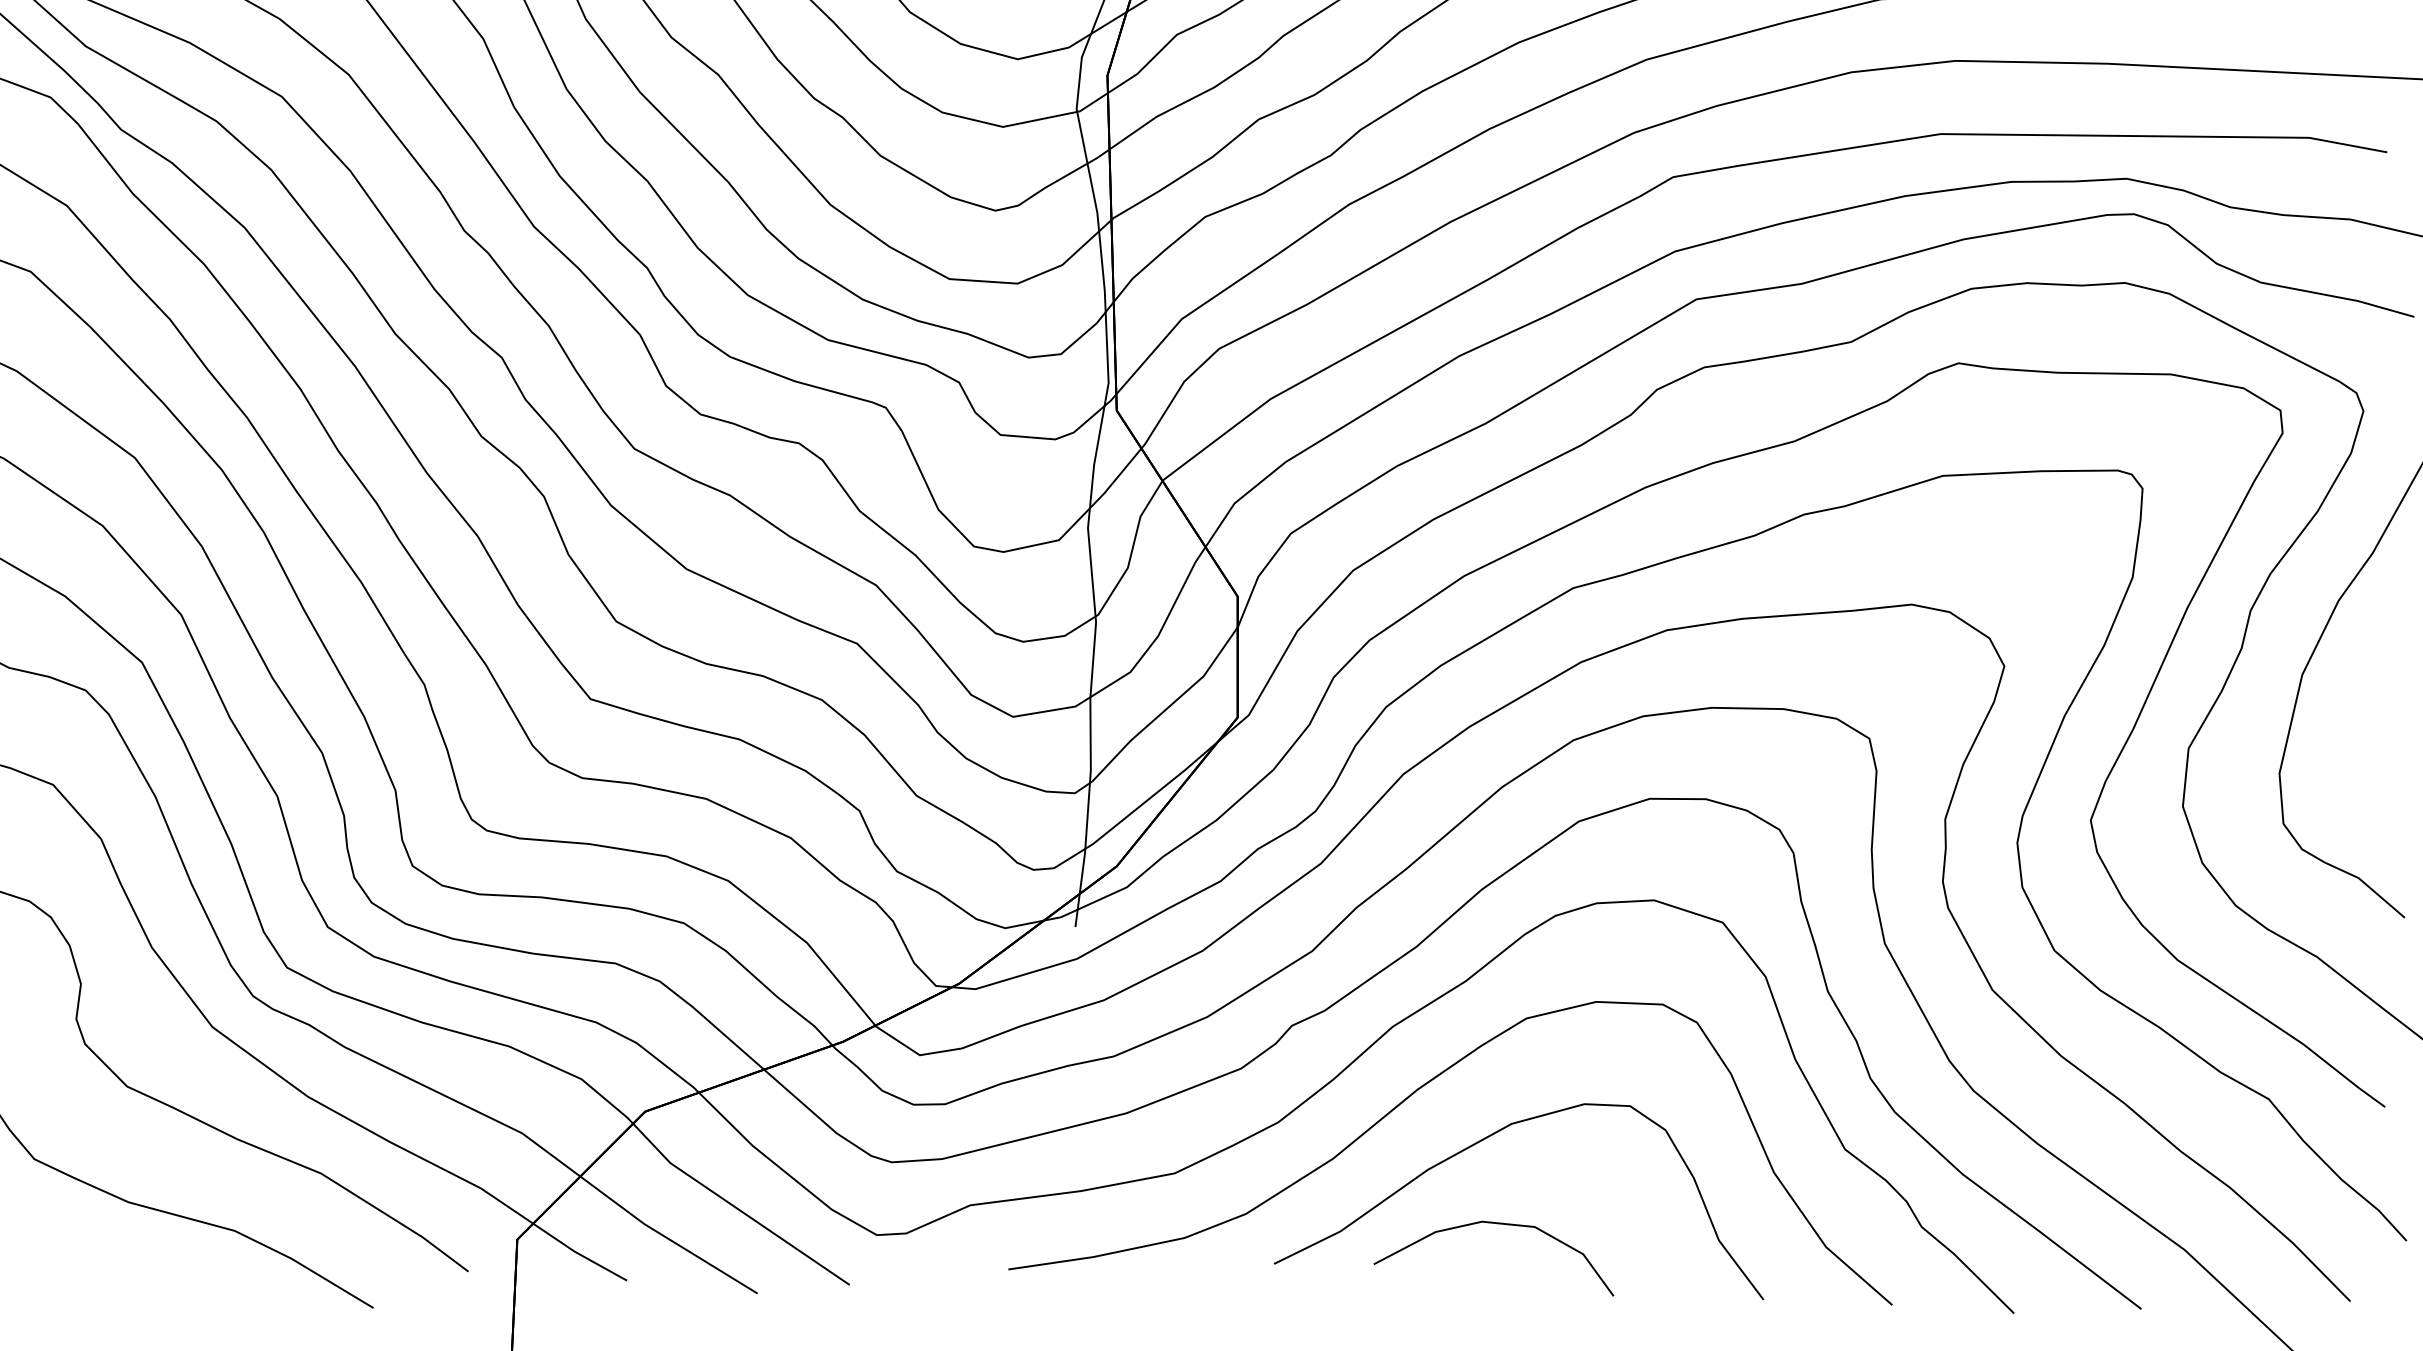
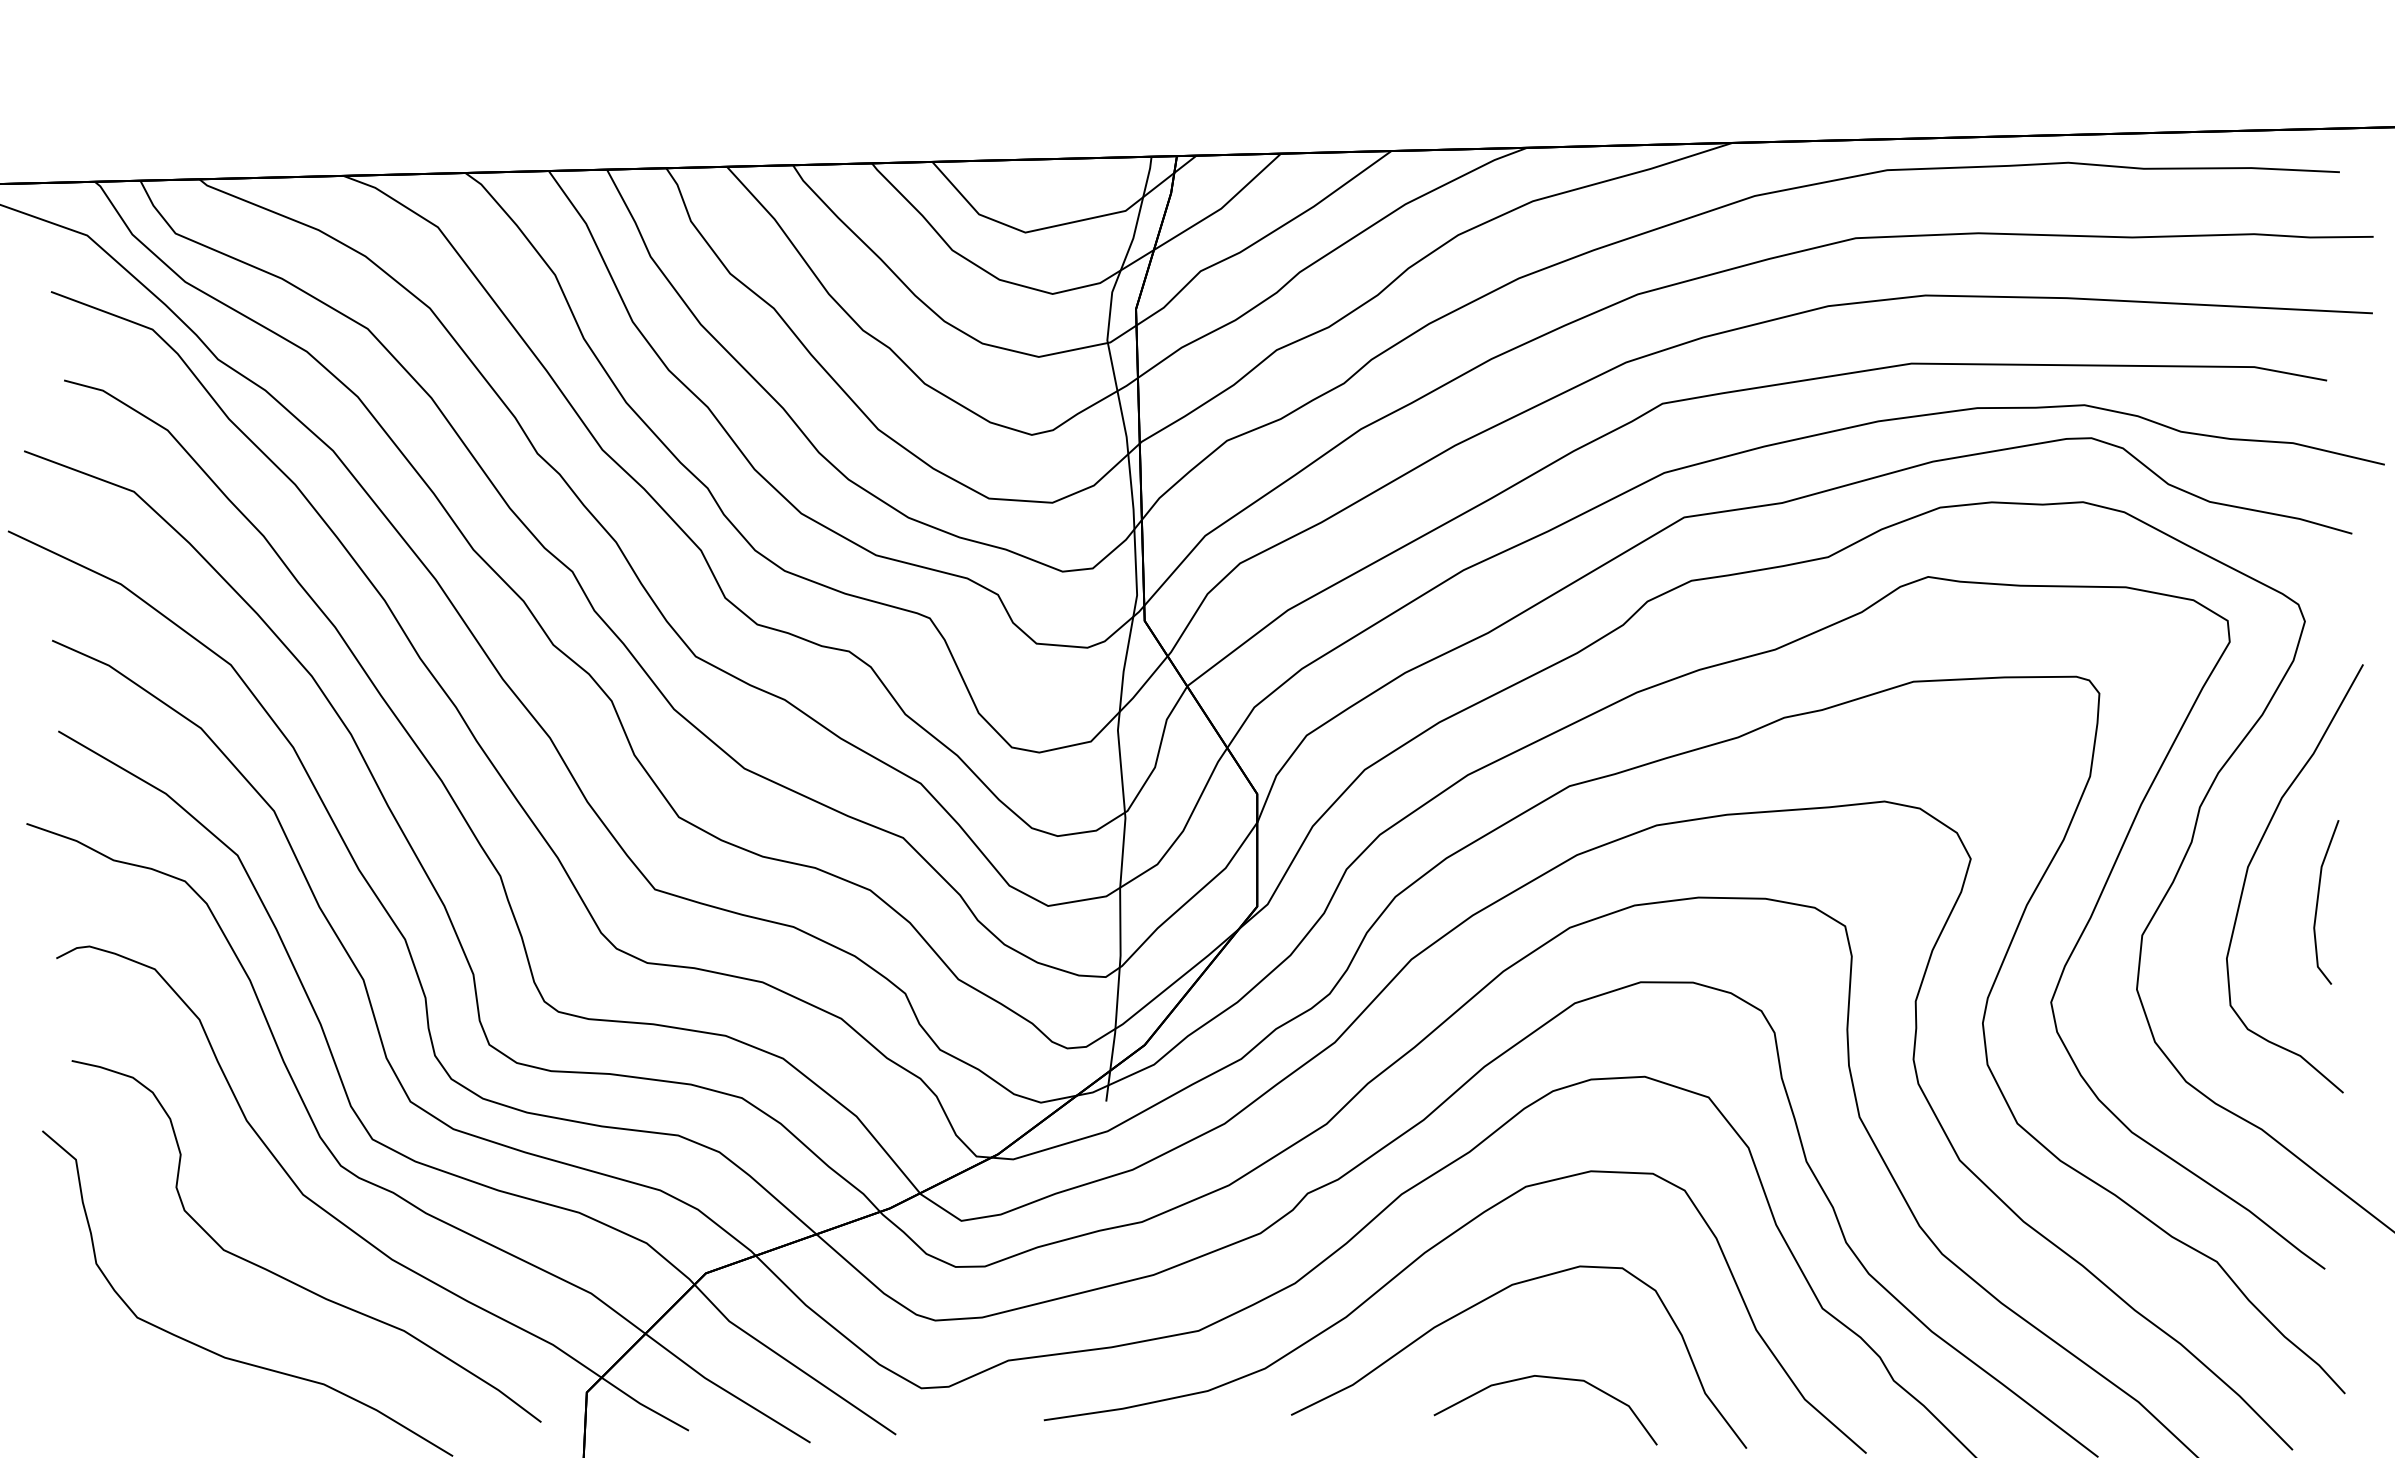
line: (2378, 713) -> (2318, 902), added
curve: (1496, 1224) -> (1548, 1378), moved

